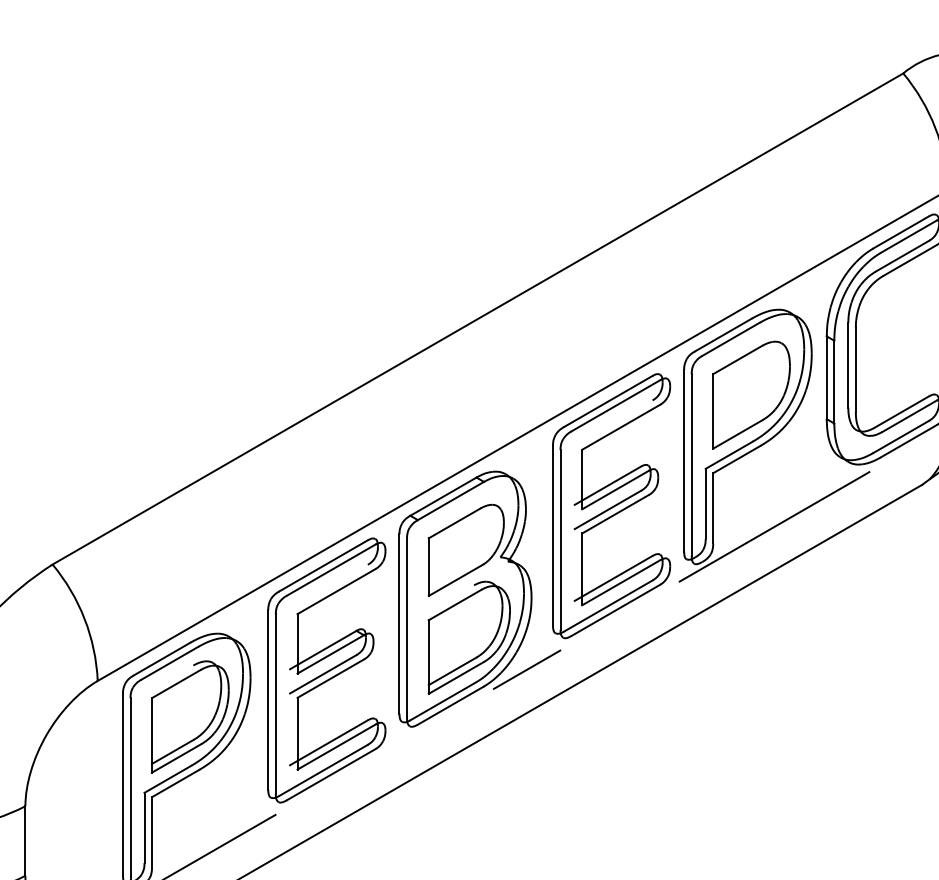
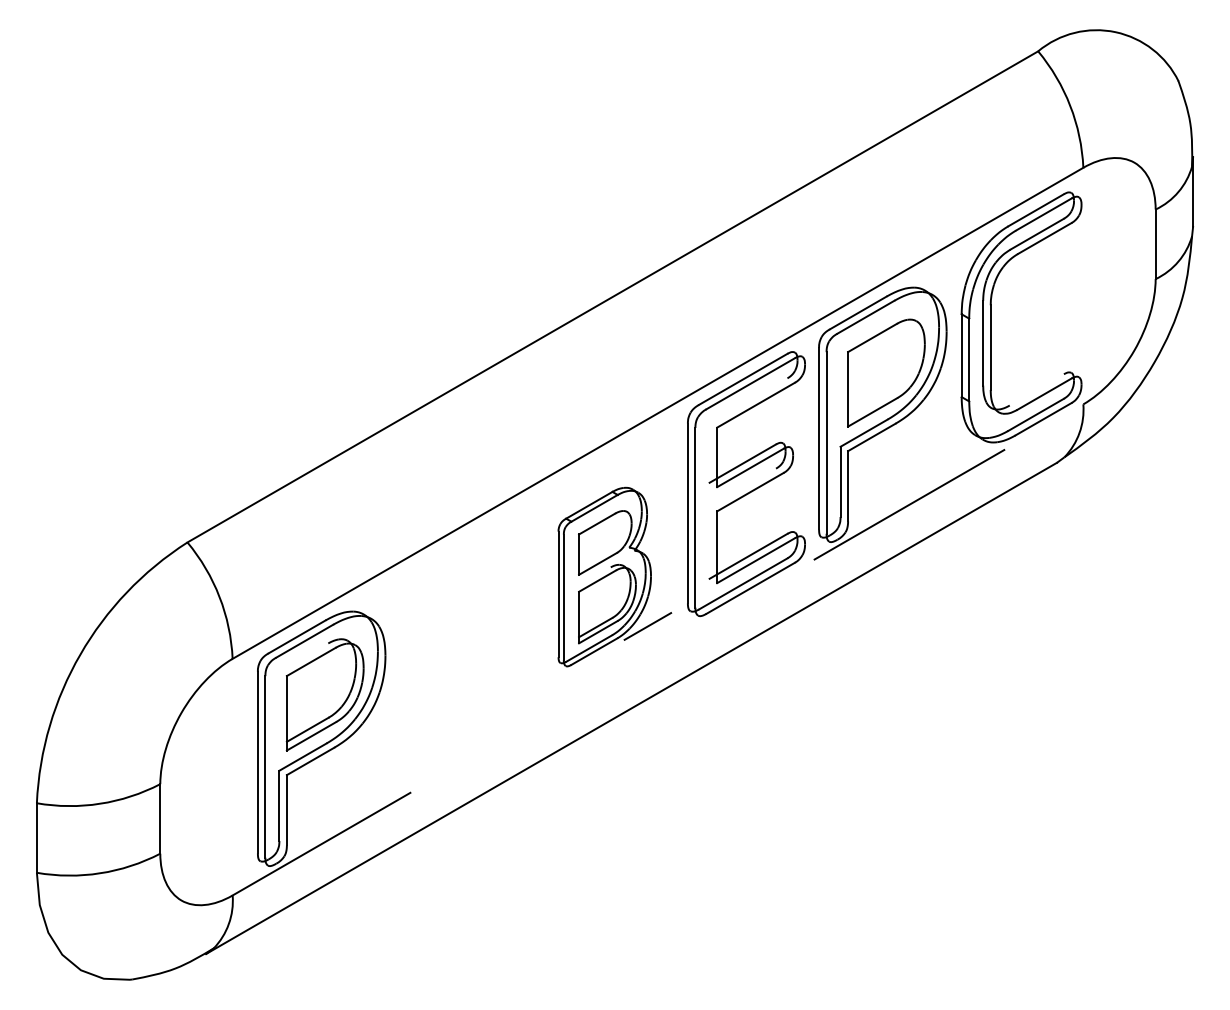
line: (901, 411) -> (1036, 389), removed
line: (607, 509) -> (742, 487), removed
part: (479, 598) -> (614, 576), size x0.7
part: (326, 670) -> (461, 648), removed

